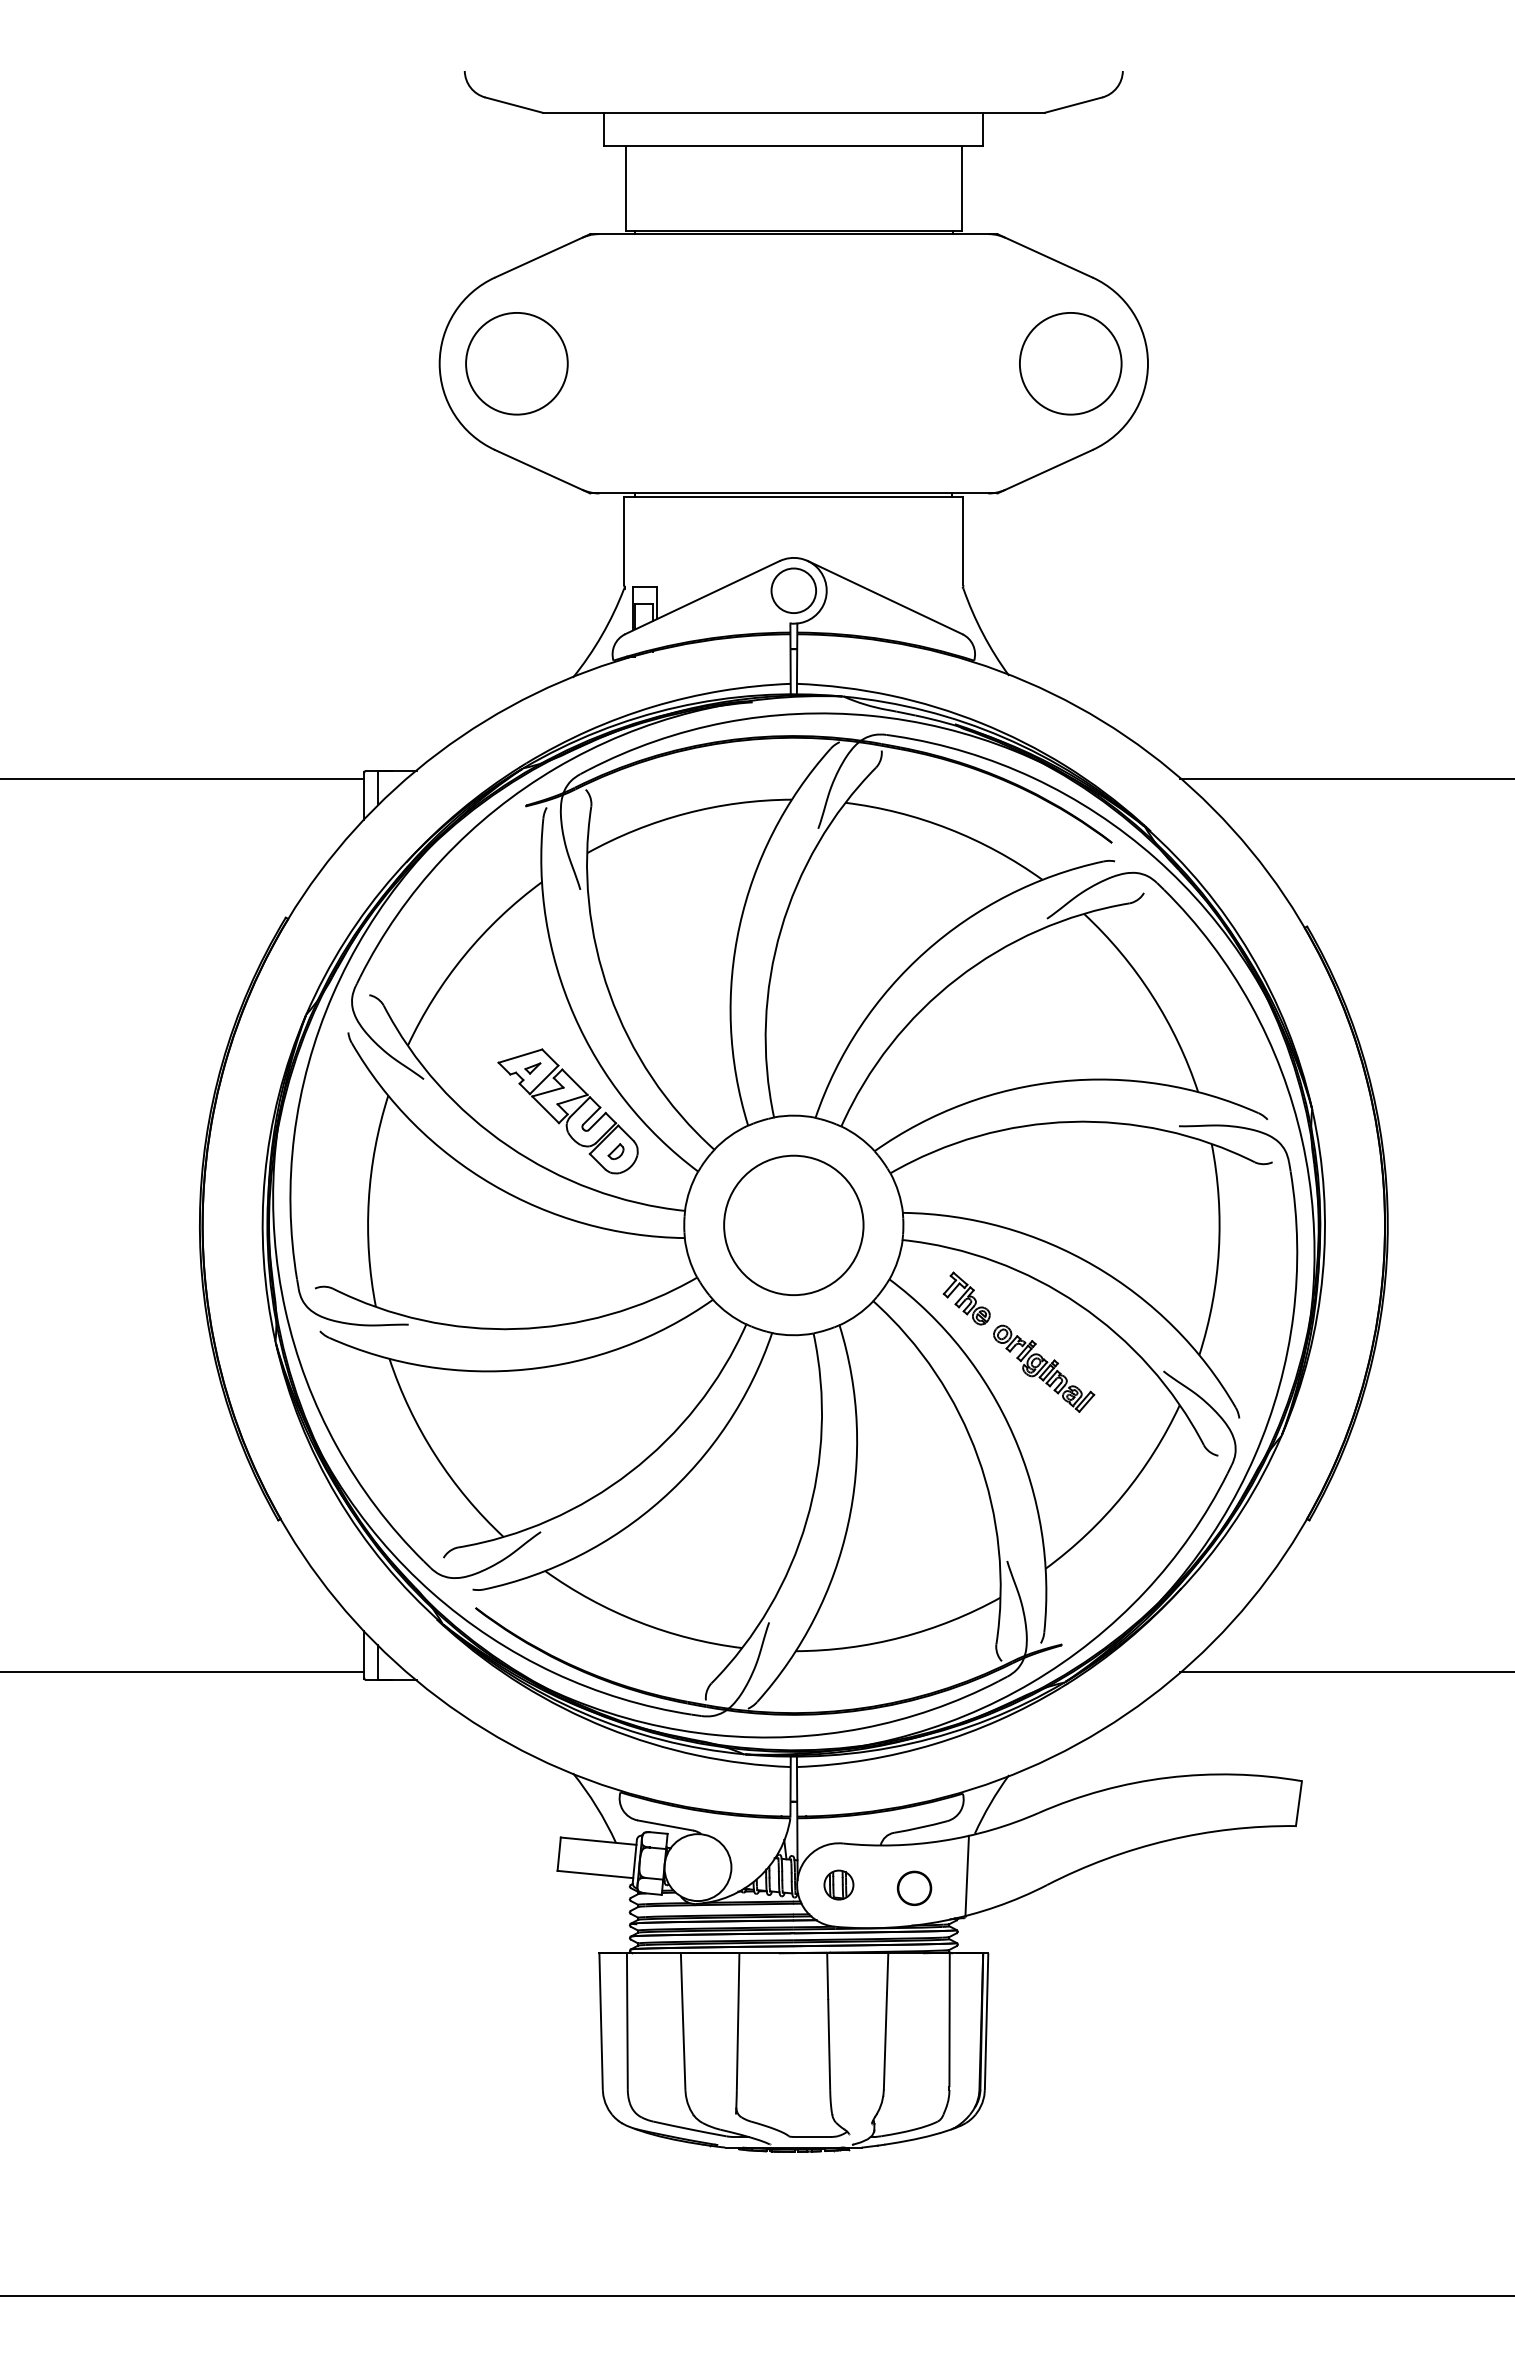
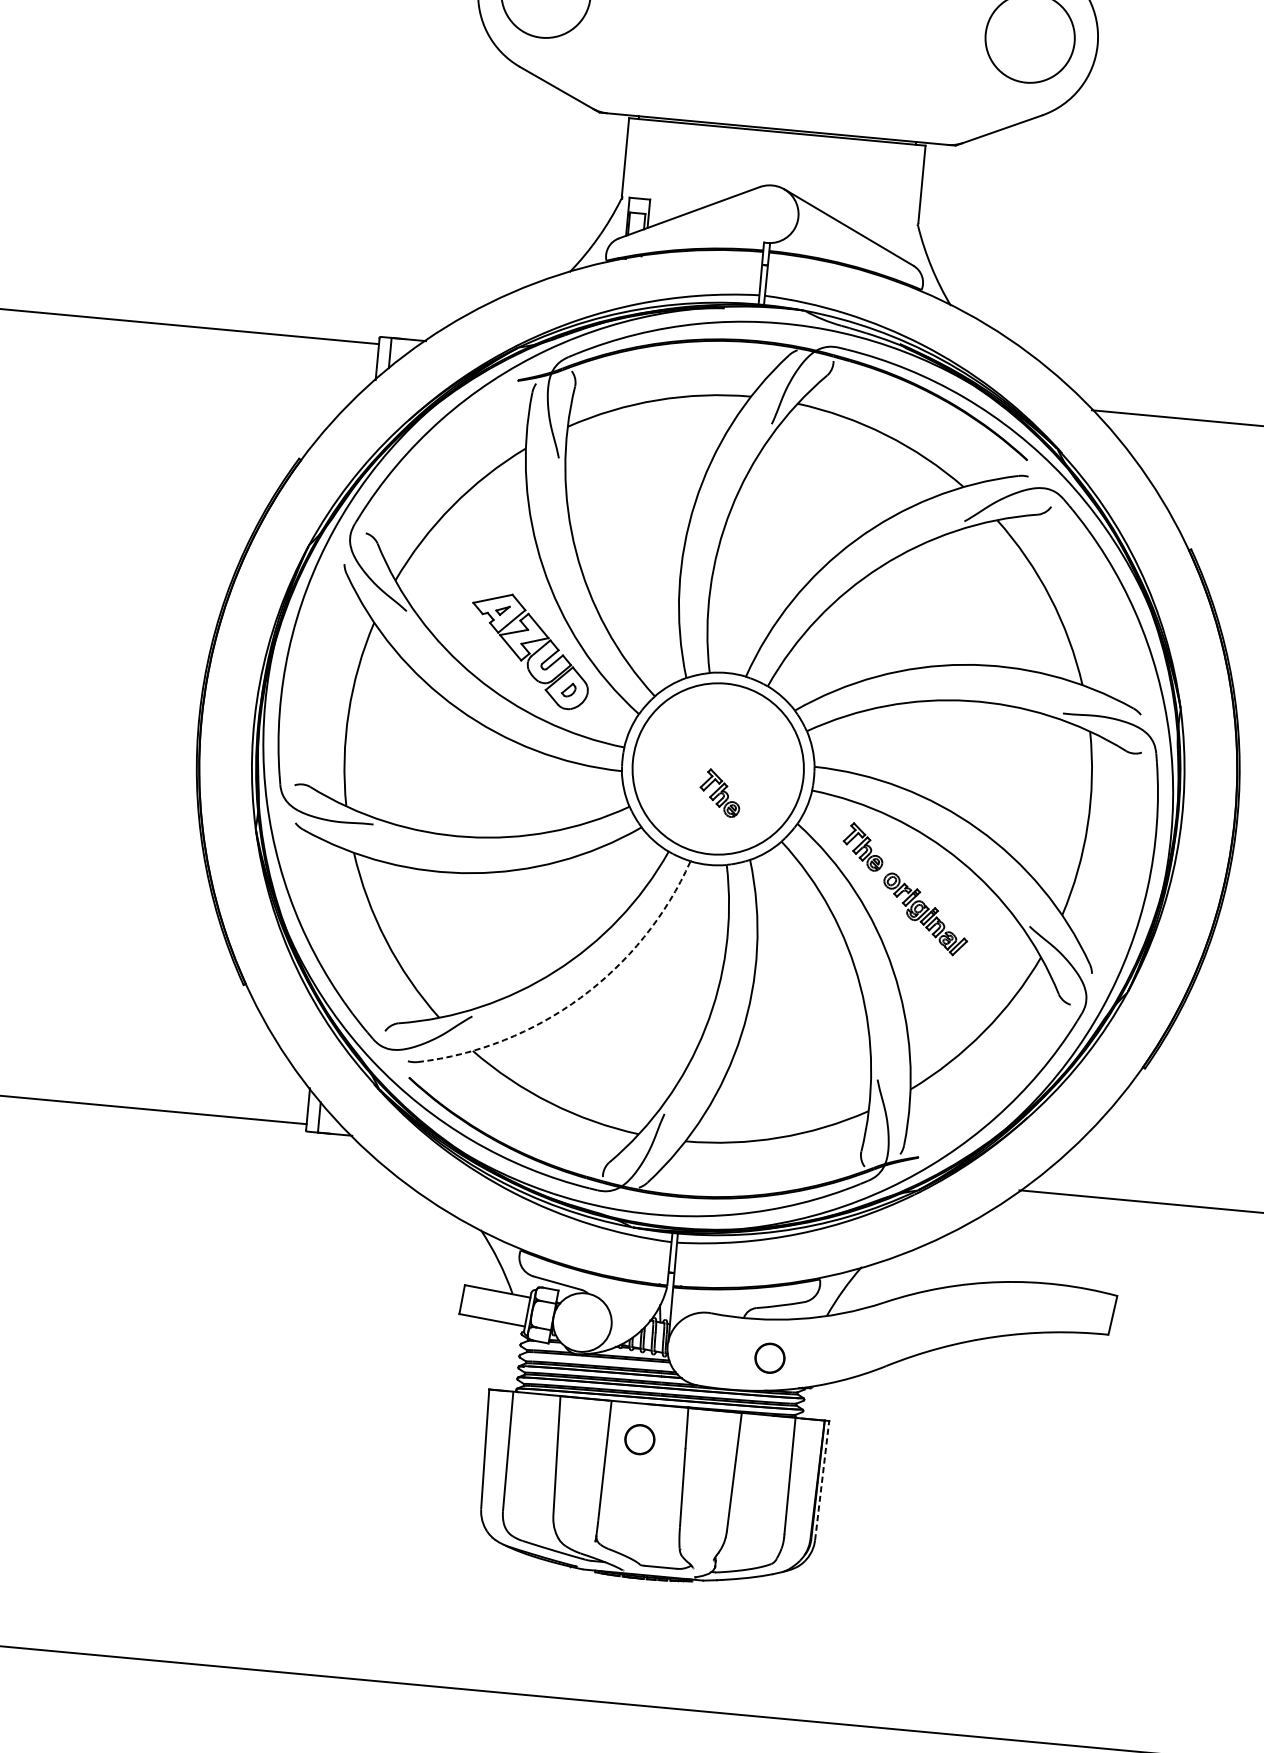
circle: (793, 590) -> (769, 213), removed
circle: (793, 1225) -> (717, 769), size x1.4
part: (798, 1252) -> (720, 793), added
arc: (661, 1499) -> (580, 997), solid -> dashed
line: (966, 1875) -> (816, 1351), removed
part: (838, 1884) -> (703, 1348), removed
part: (775, 1993) -> (639, 1438), added
line: (986, 2021) -> (822, 1480), solid -> dashed

